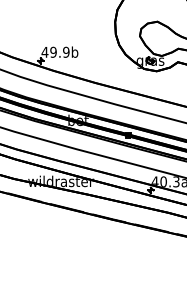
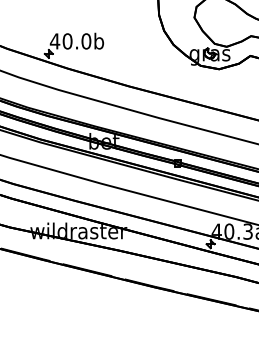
text: (59, 52) -> (76, 41), 49.9b -> 40.0b

